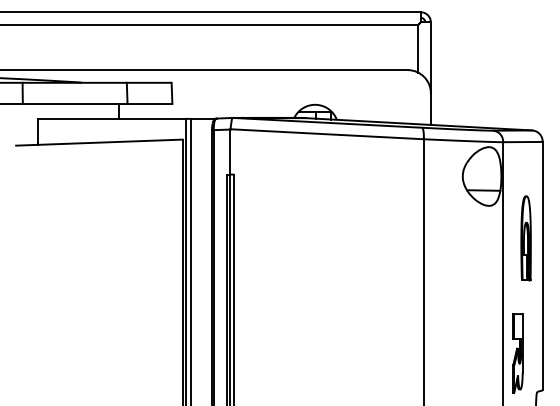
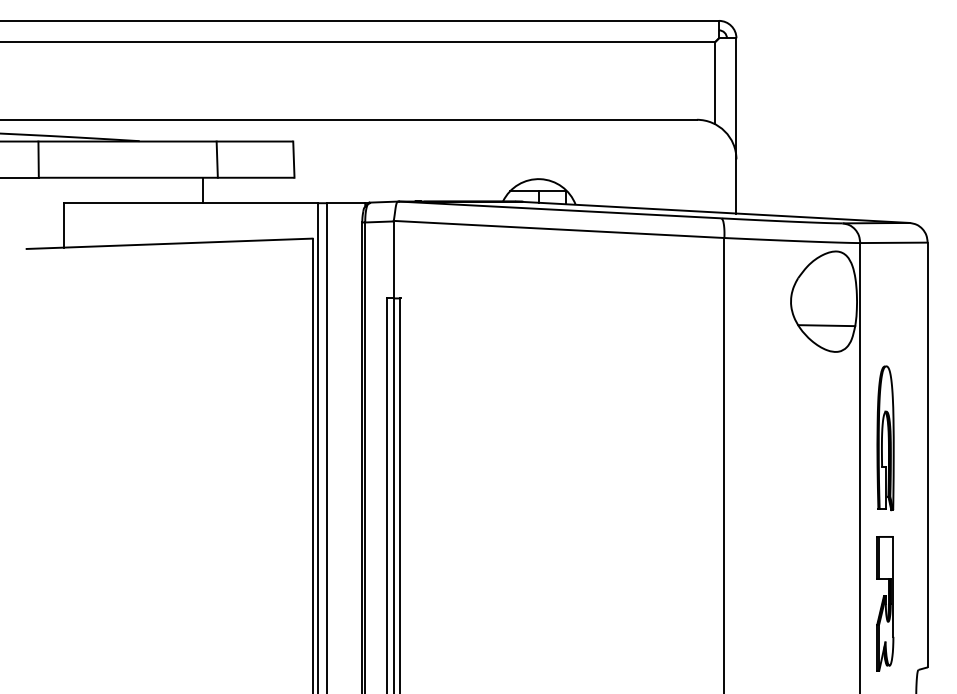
part: (525, 238) -> (884, 438), moved

